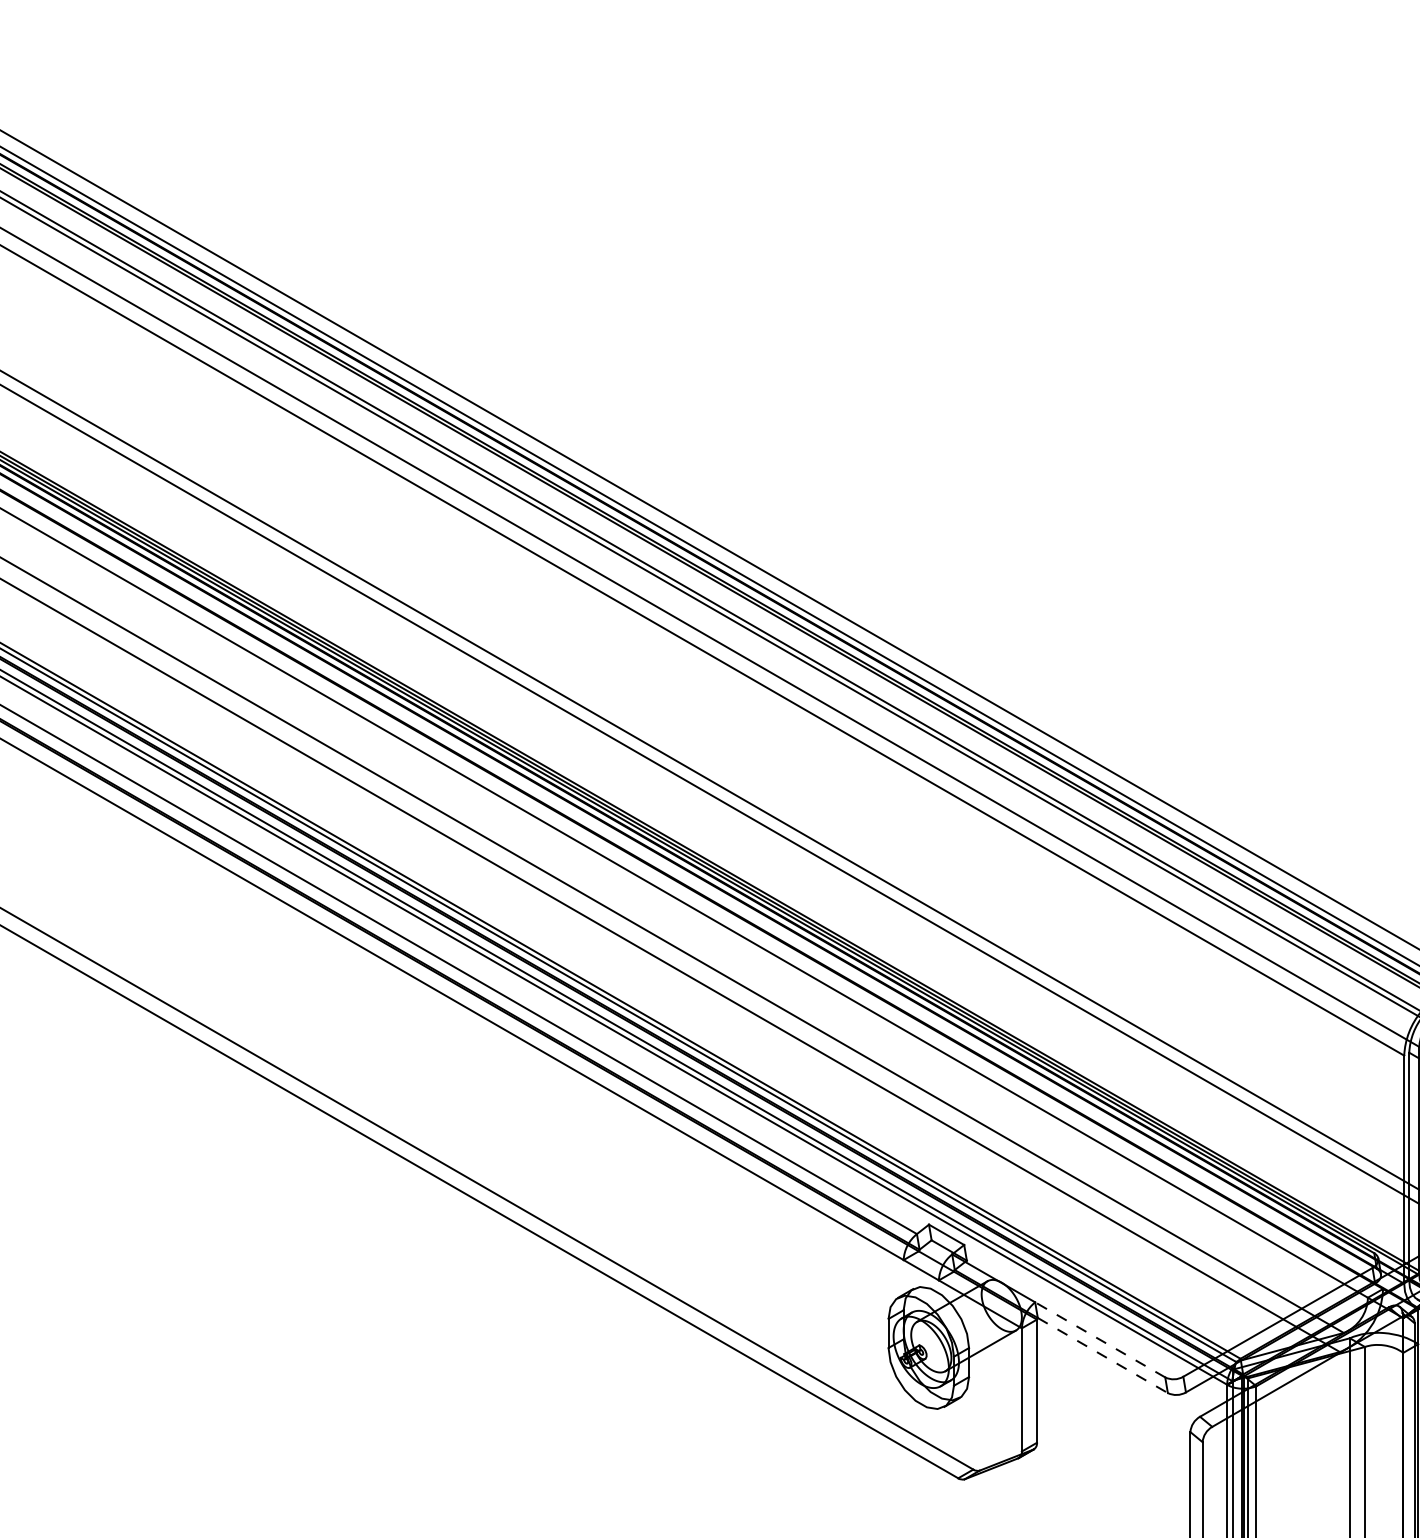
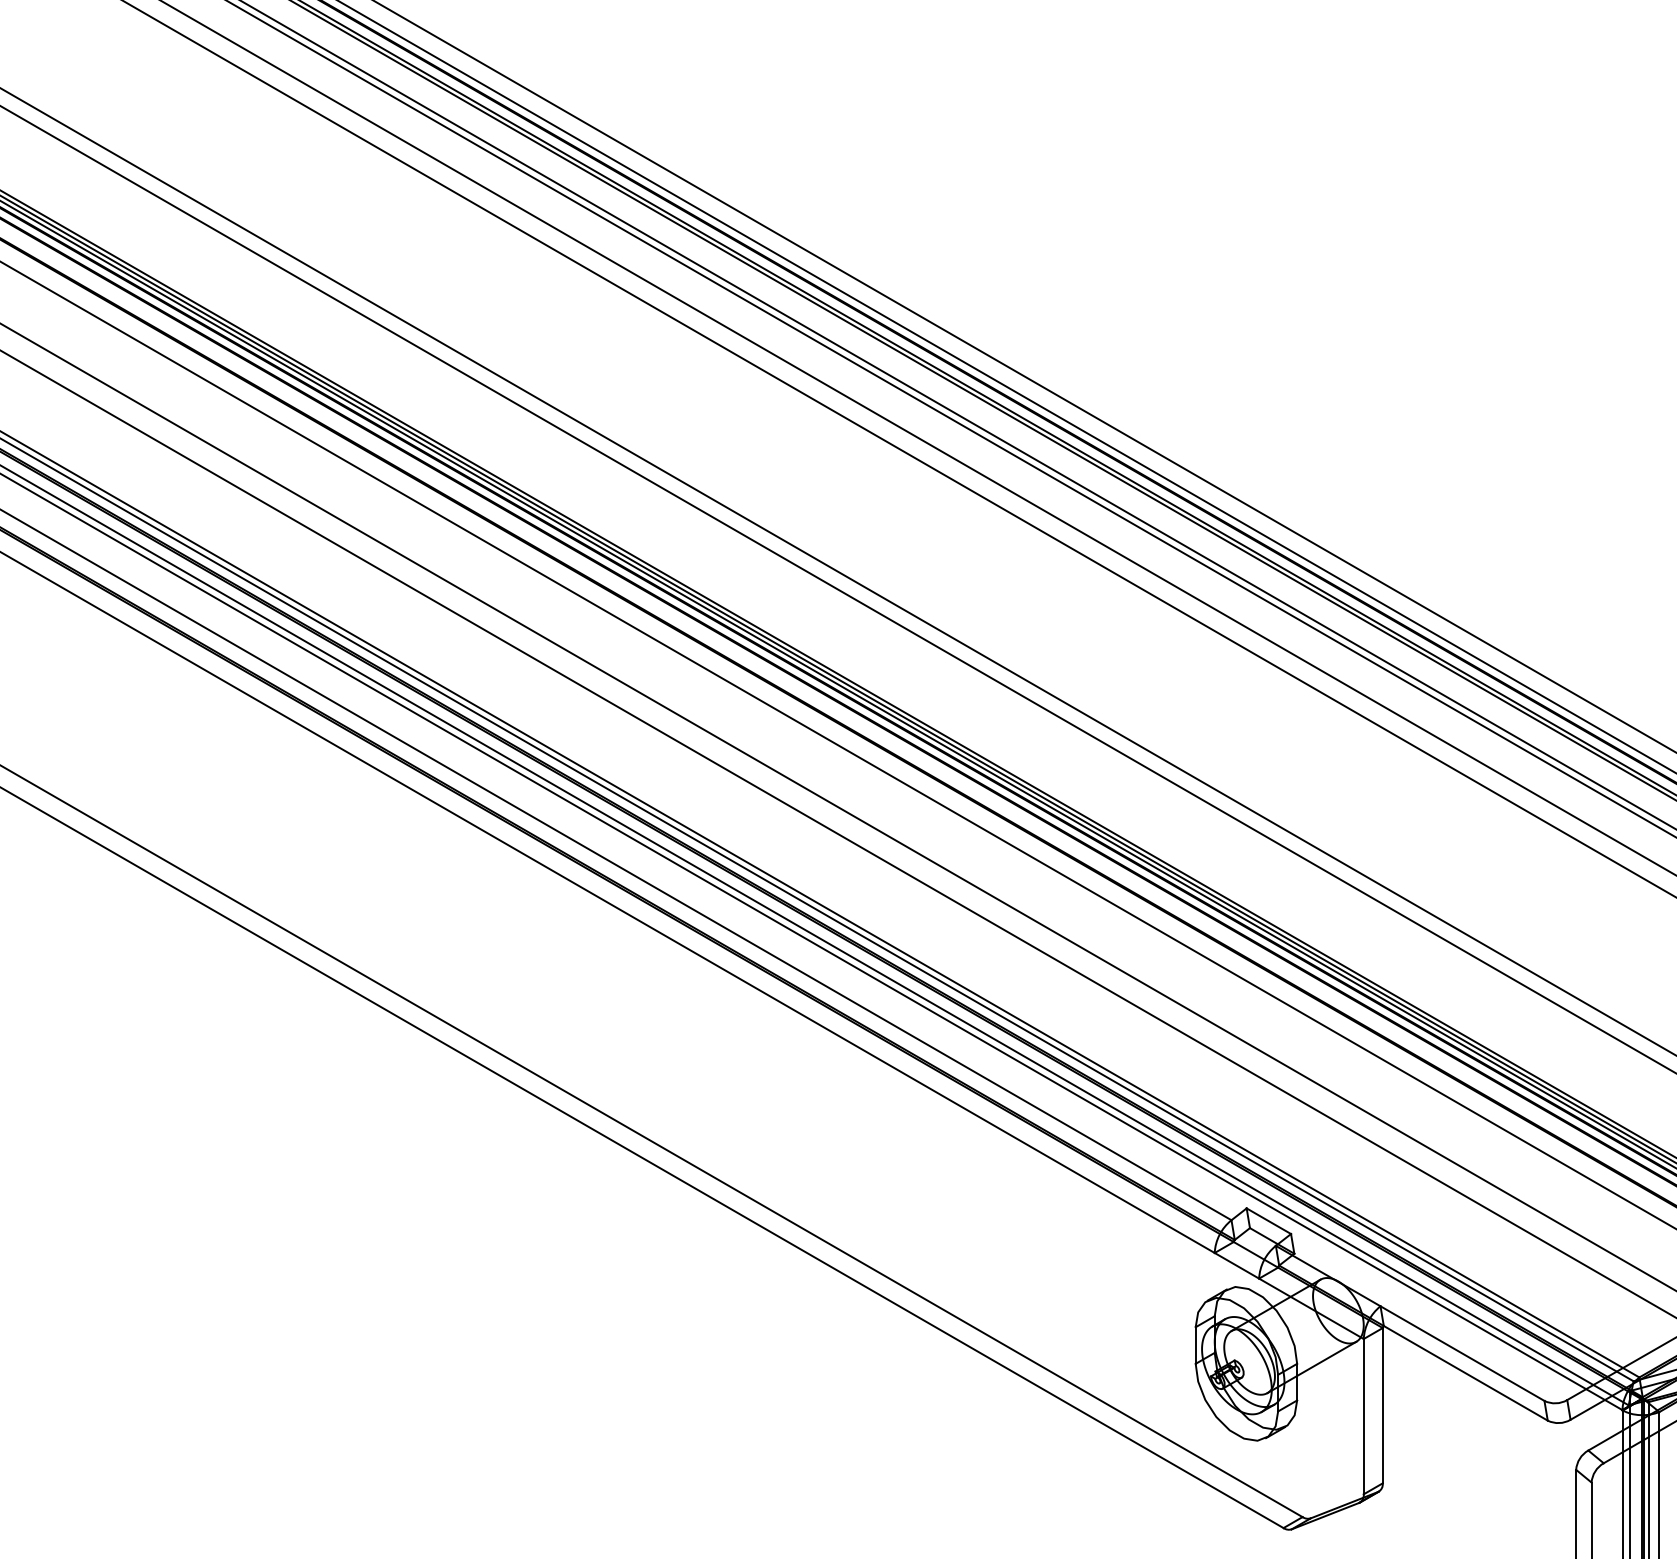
line: (1099, 1339) -> (1461, 1353), dashed -> solid
line: (1103, 1355) -> (1466, 1373), dashed -> solid

